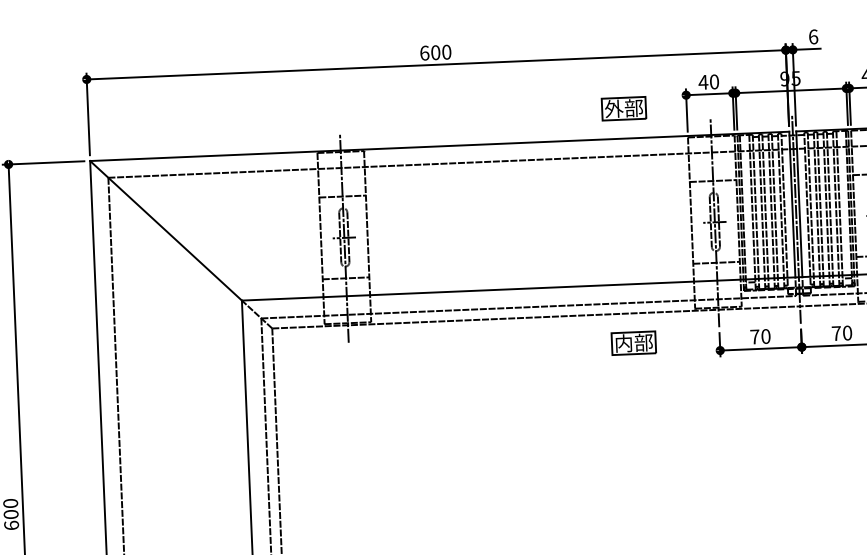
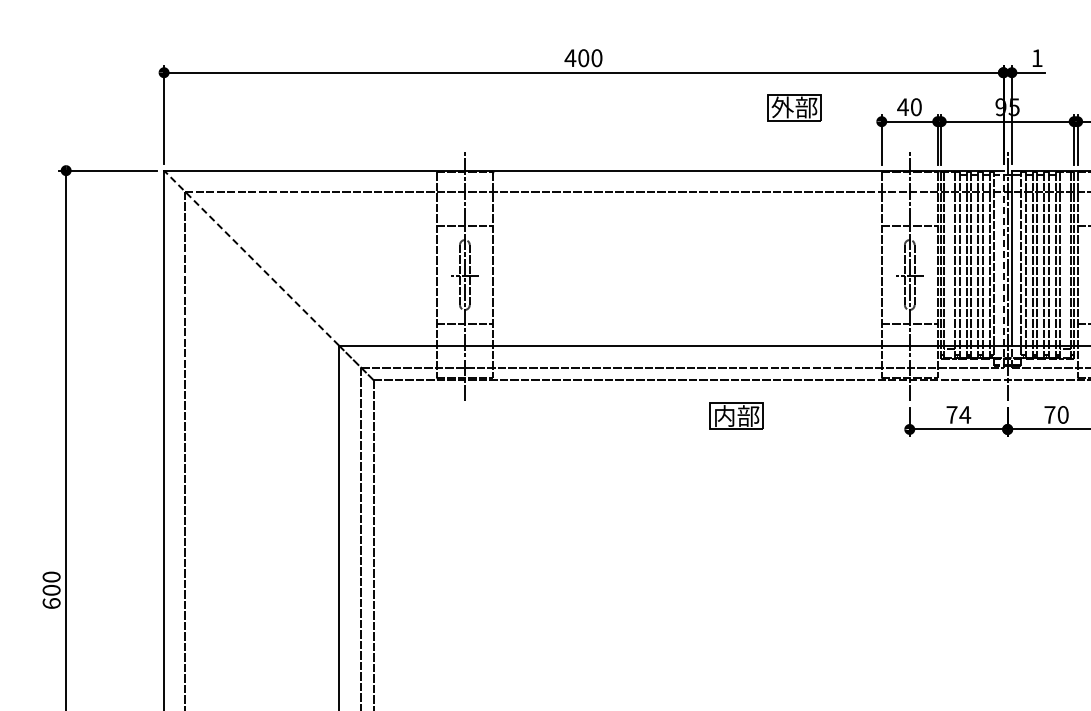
text: (813, 37) -> (1037, 58), 6 -> 1
text: (424, 53) -> (570, 58), 600 -> 400
part: (623, 108) -> (794, 107), moved
line: (792, 204) -> (1003, 257), solid -> dashed
line: (166, 231) -> (251, 258), solid -> dashed
text: (766, 336) -> (965, 414), 70 -> 74
part: (633, 342) -> (736, 415), moved

